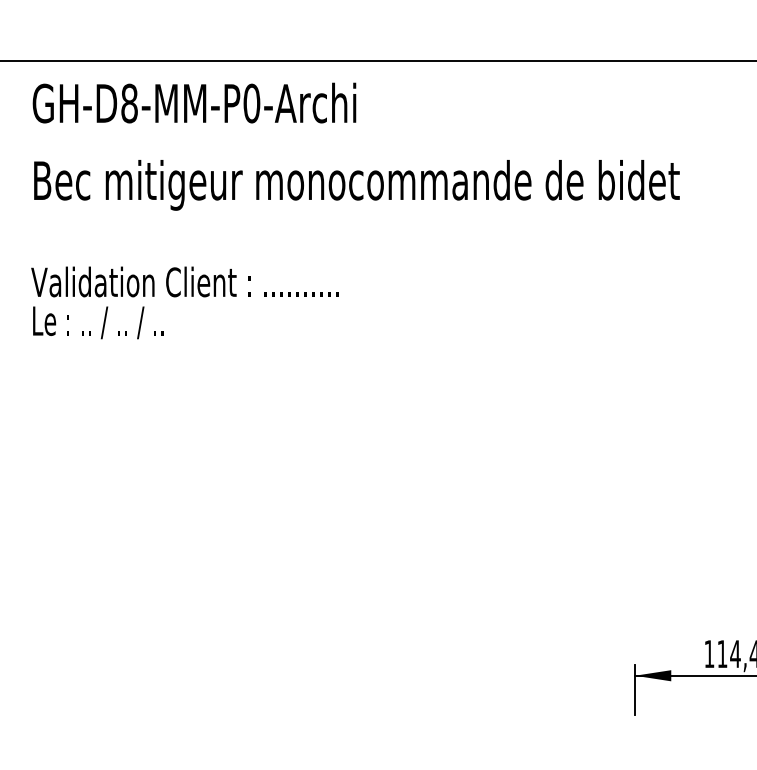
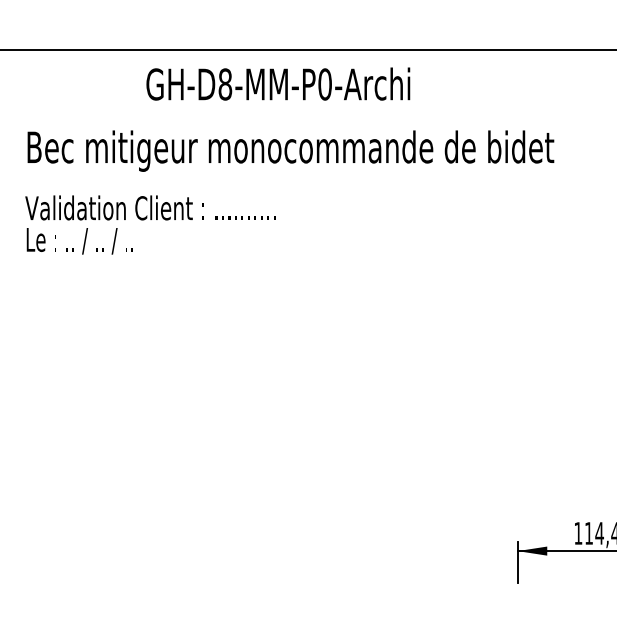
text: (194, 102) -> (278, 83), moved
text: (184, 302) -> (150, 224), moved

